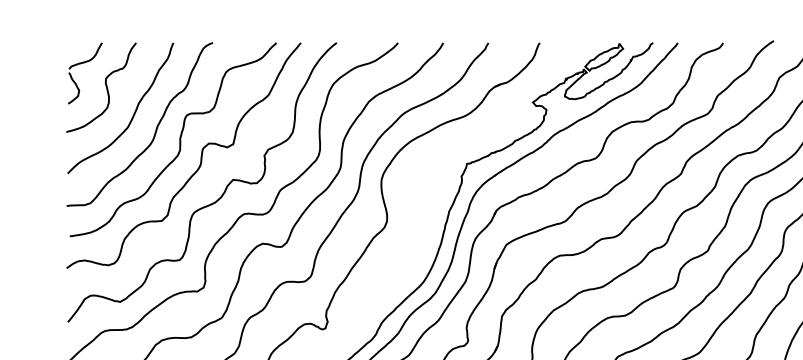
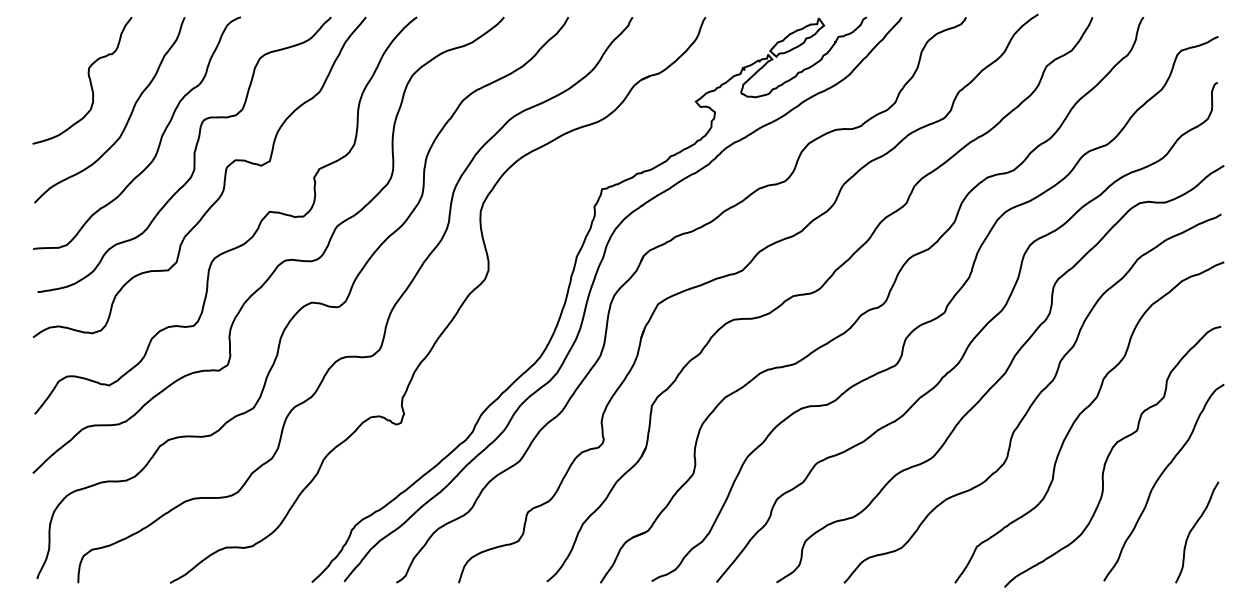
part: (83, 63) -> (56, 46), removed

